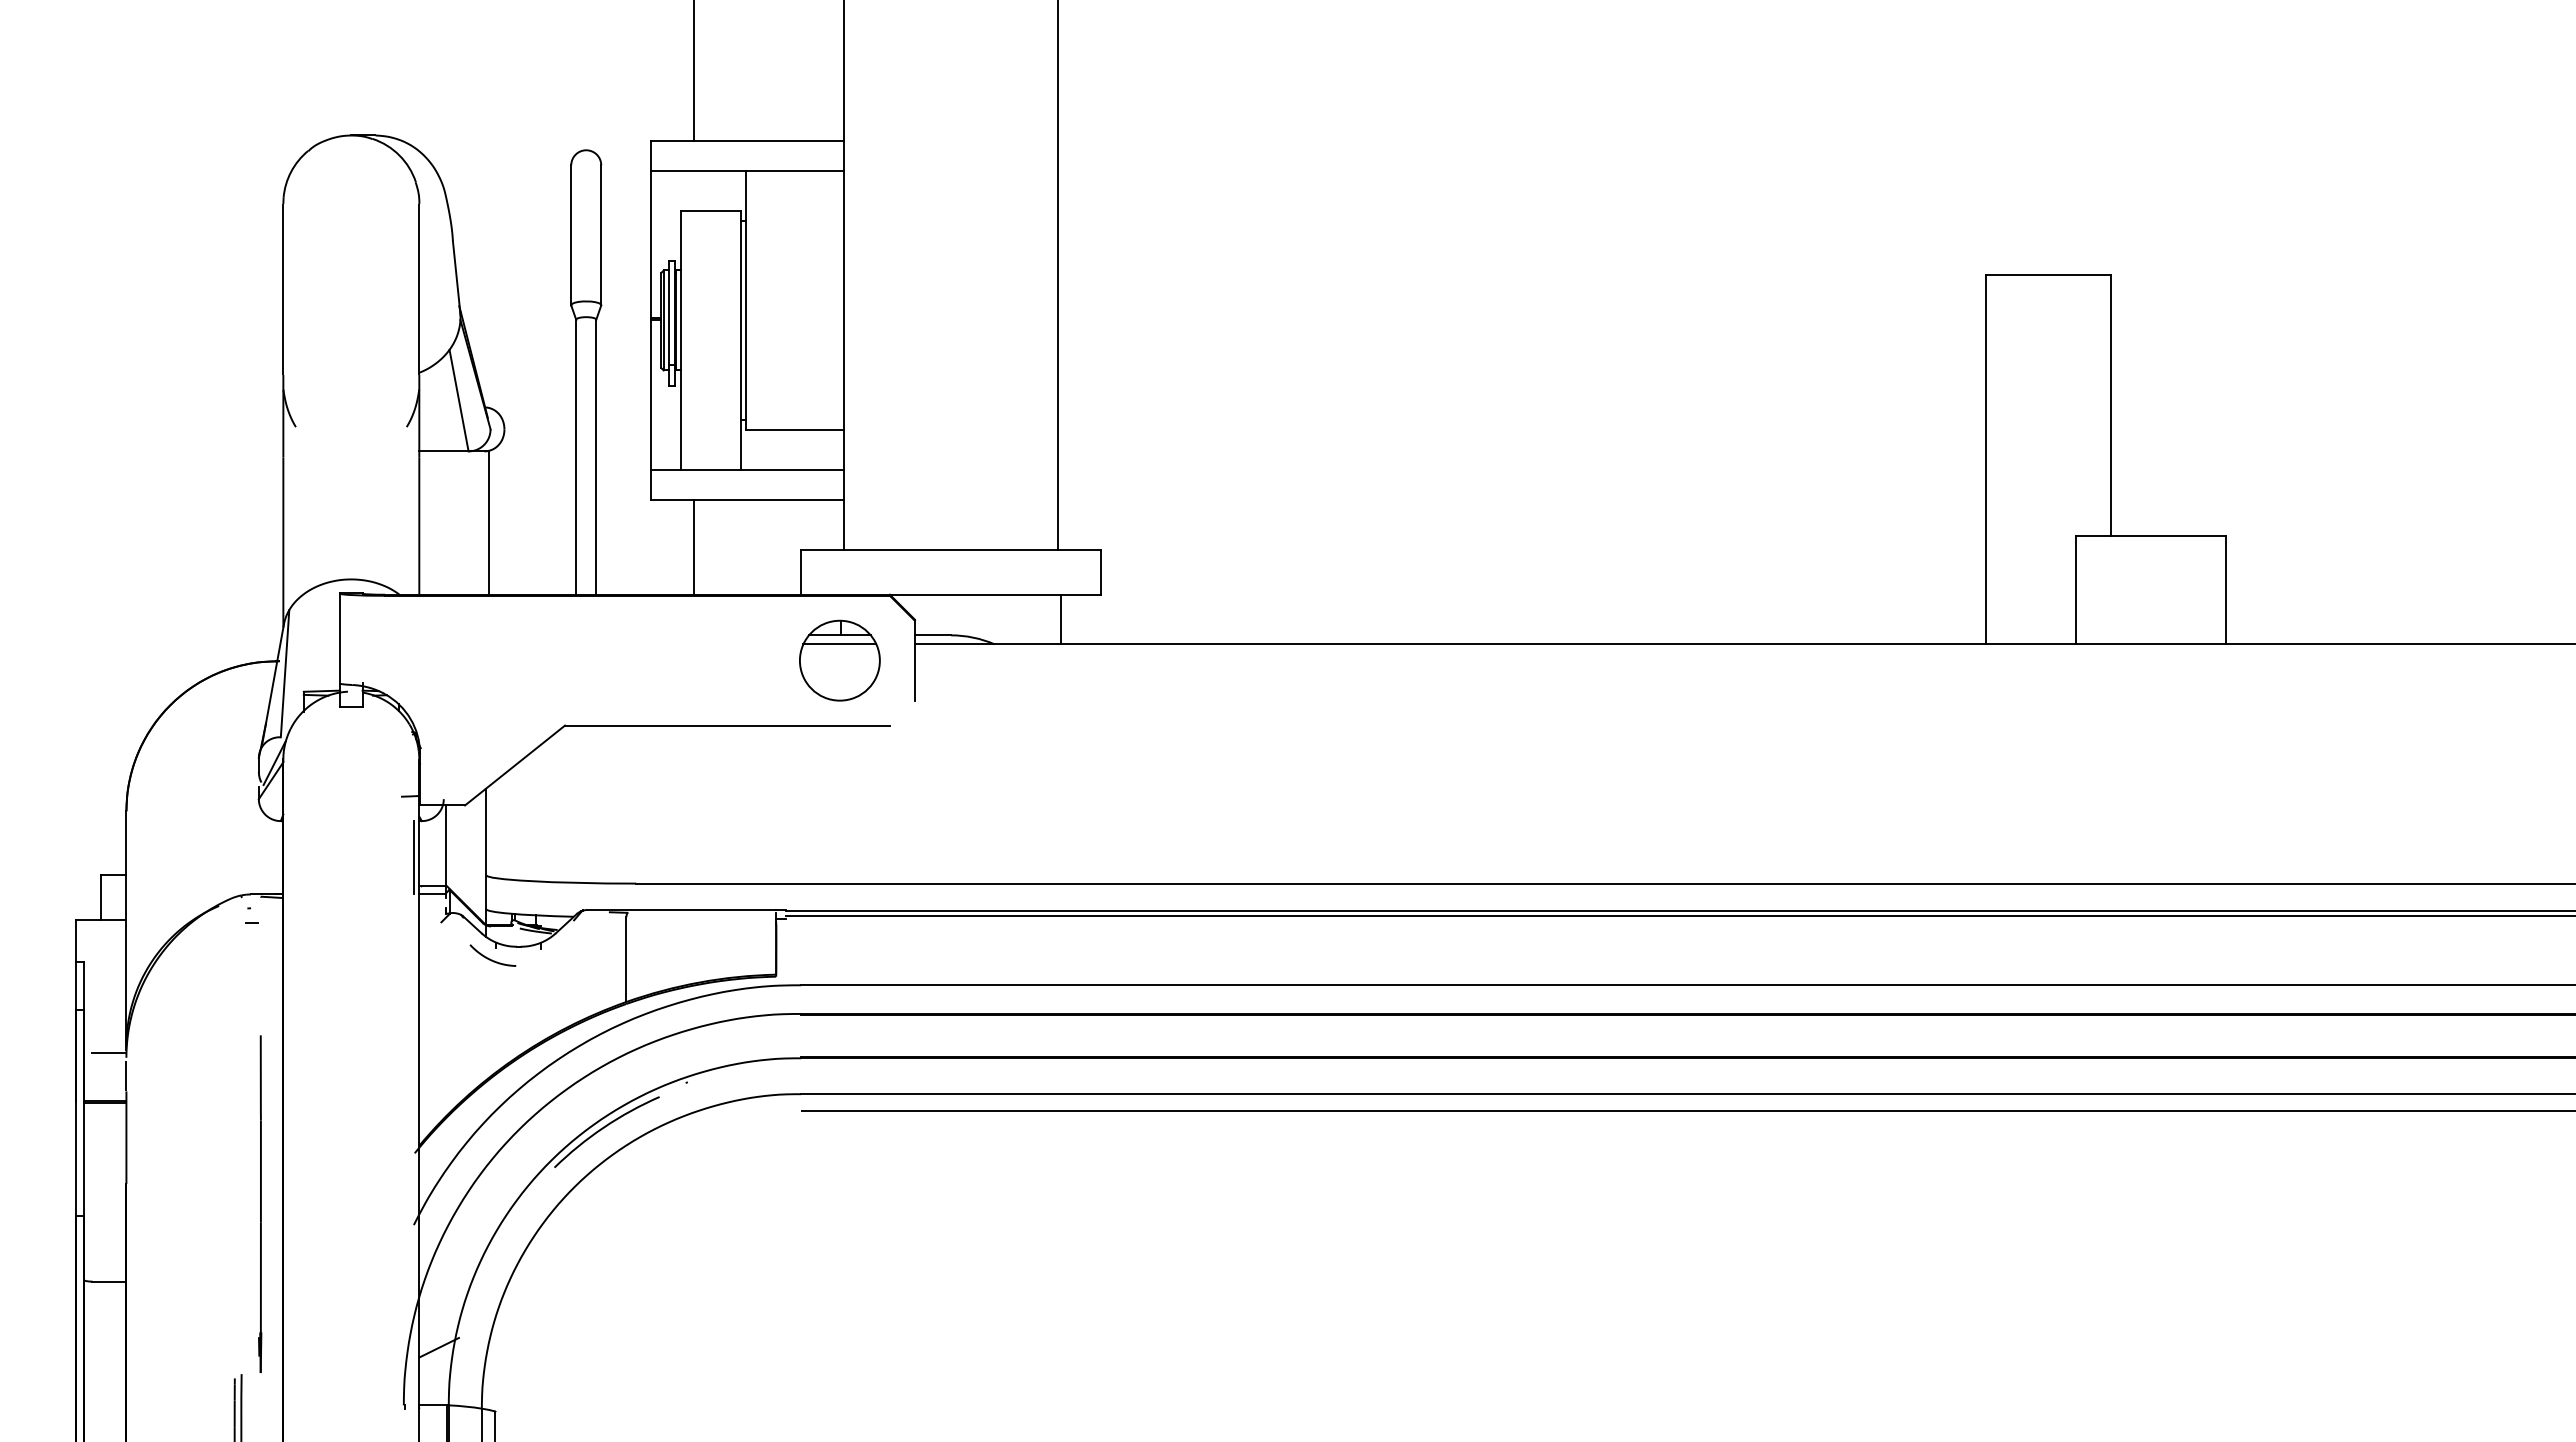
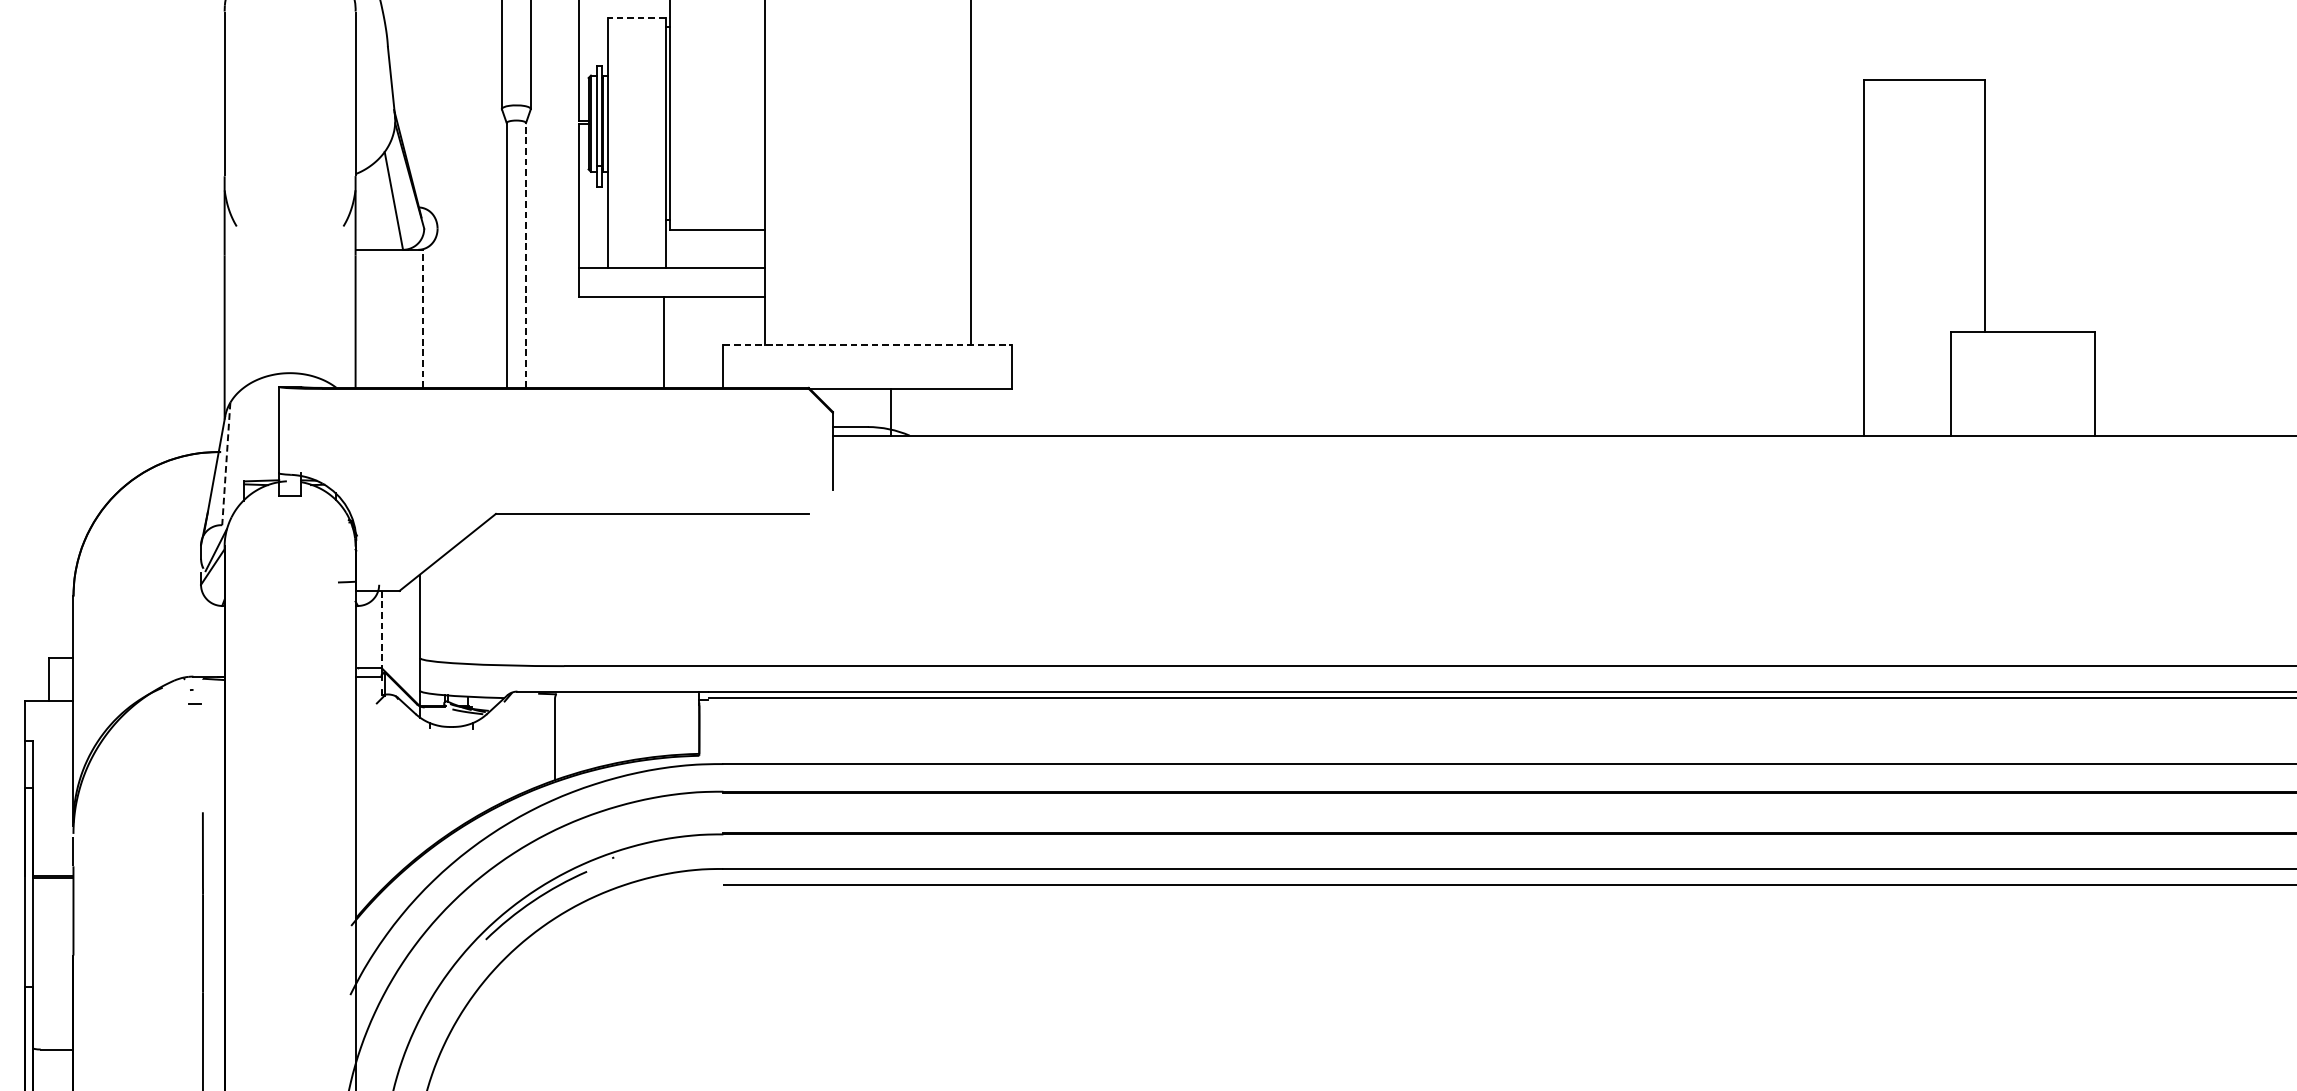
line: (711, 210) -> (637, 17), solid -> dashed
line: (596, 456) -> (526, 254), solid -> dashed
line: (488, 523) -> (422, 319), solid -> dashed
line: (694, 547) -> (663, 342), moved
line: (951, 550) -> (868, 345), solid -> dashed
line: (1061, 619) -> (891, 411), moved
part: (839, 660) -> (760, 451), removed
line: (285, 673) -> (226, 463), solid -> dashed
line: (446, 845) -> (381, 629), solid -> dashed
line: (413, 857) -> (349, 641), removed
curve: (490, 958) -> (424, 738), removed
line: (109, 1053) -> (57, 829), removed

